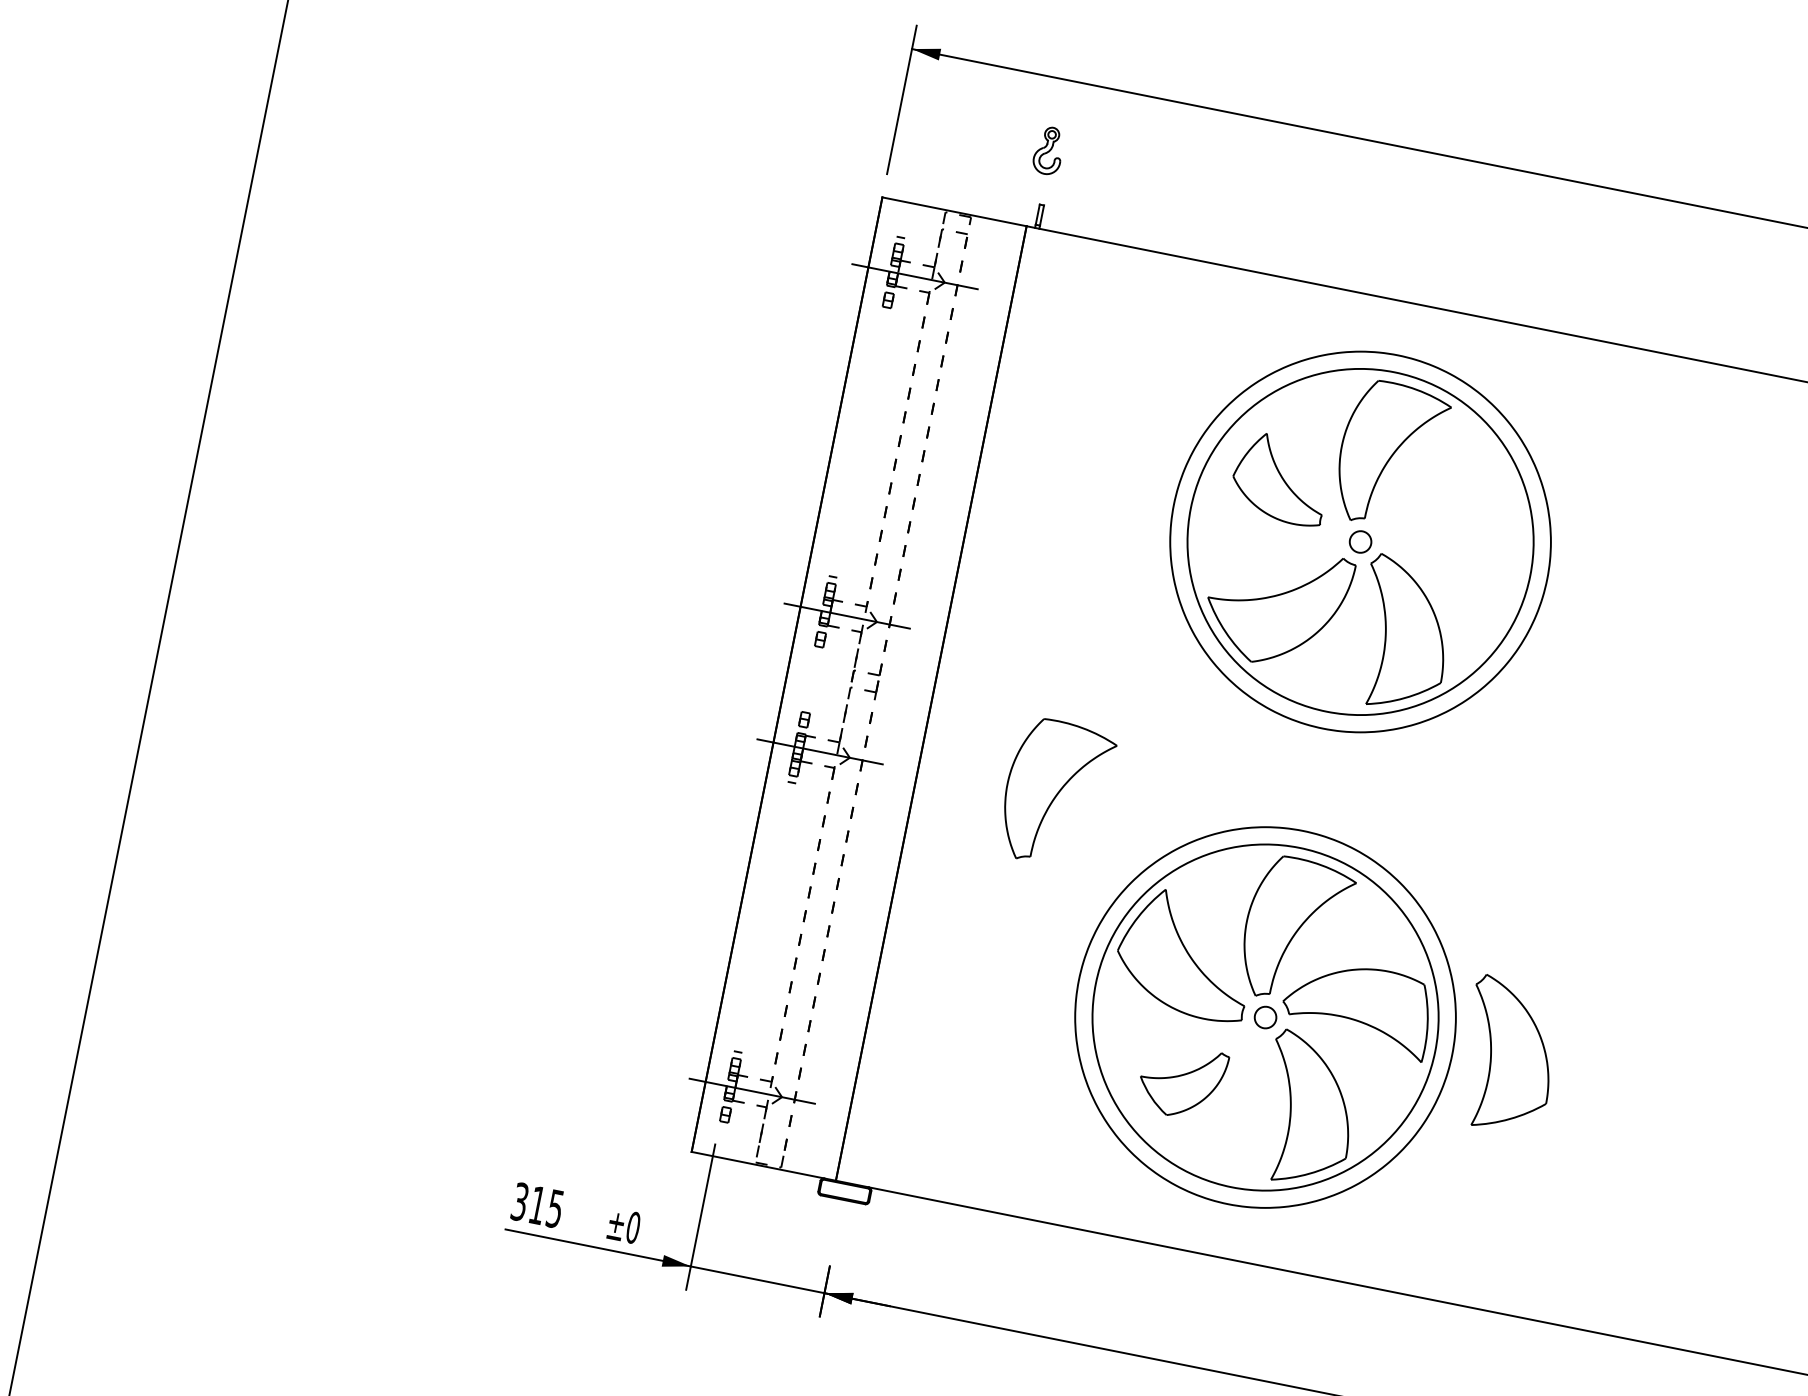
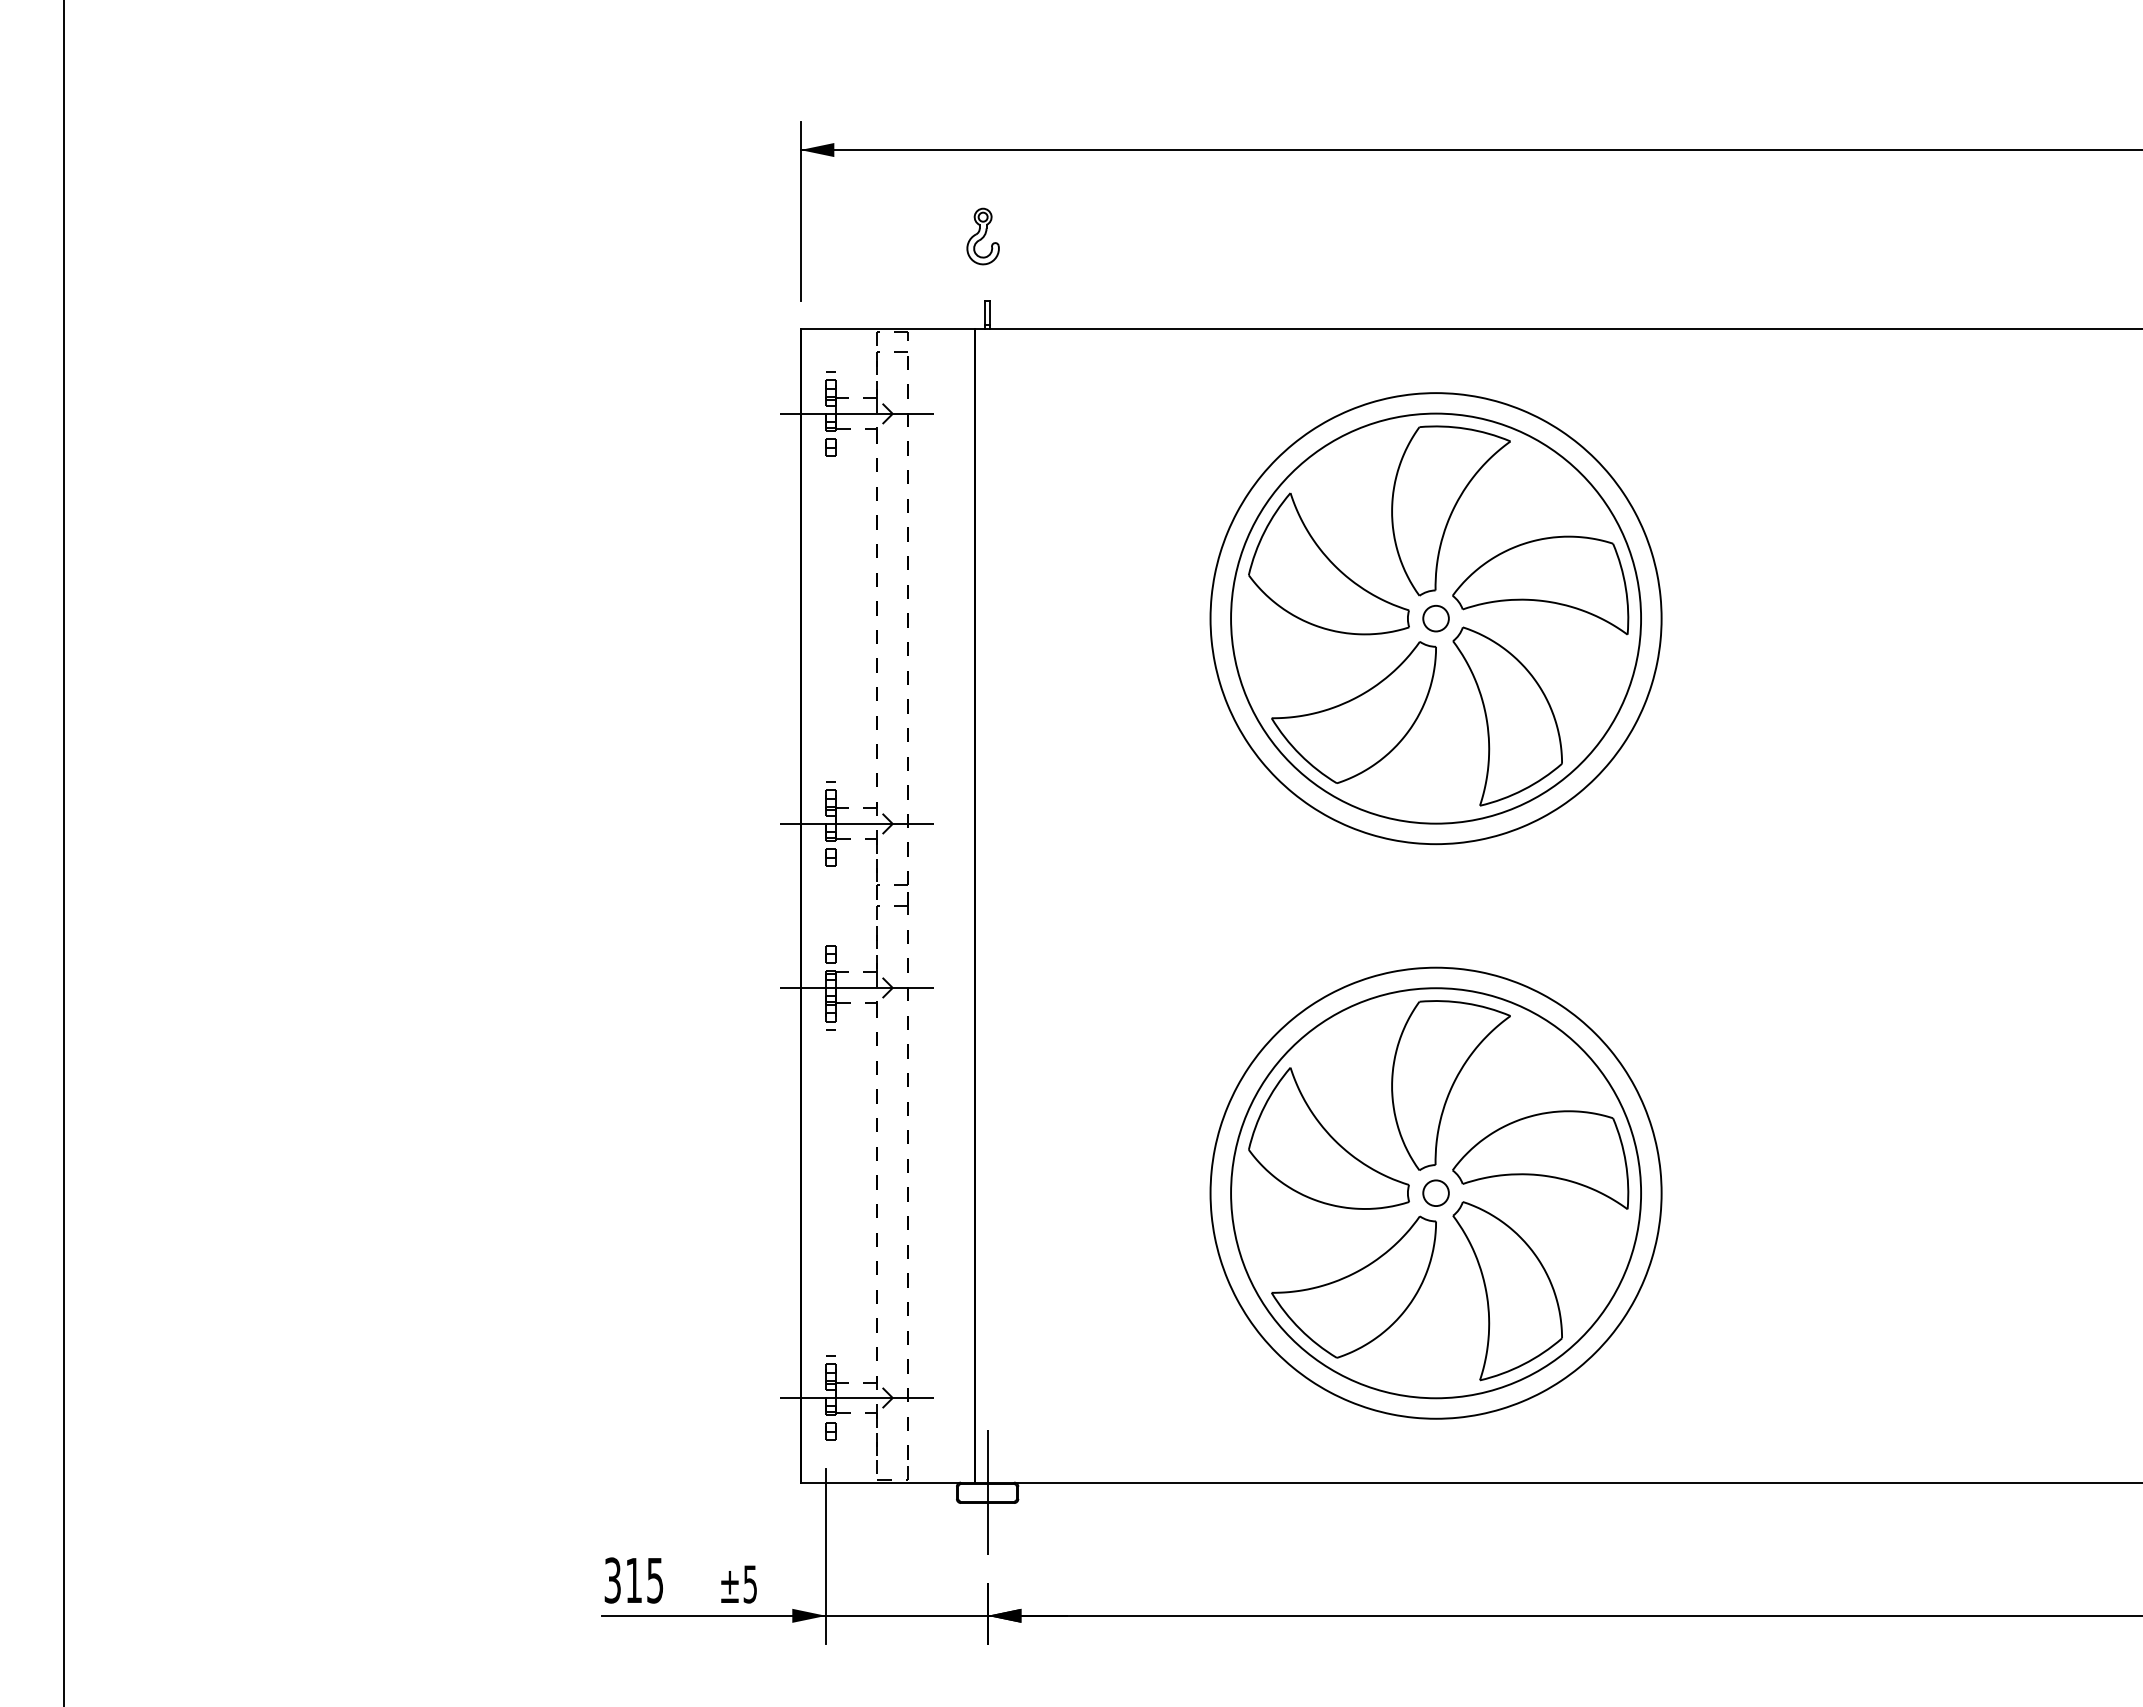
part: (1280, 478) -> (1328, 563), size x1.43
part: (1452, 531) -> (1540, 585), added
part: (1055, 793) -> (1140, 981), removed
part: (1508, 1056) -> (1727, 1181), removed
part: (1181, 1081) -> (1353, 1286), size x1.67
line: (844, 1191) -> (987, 1492), added
text: (633, 1227) -> (750, 1584), ±0 -> ±5

